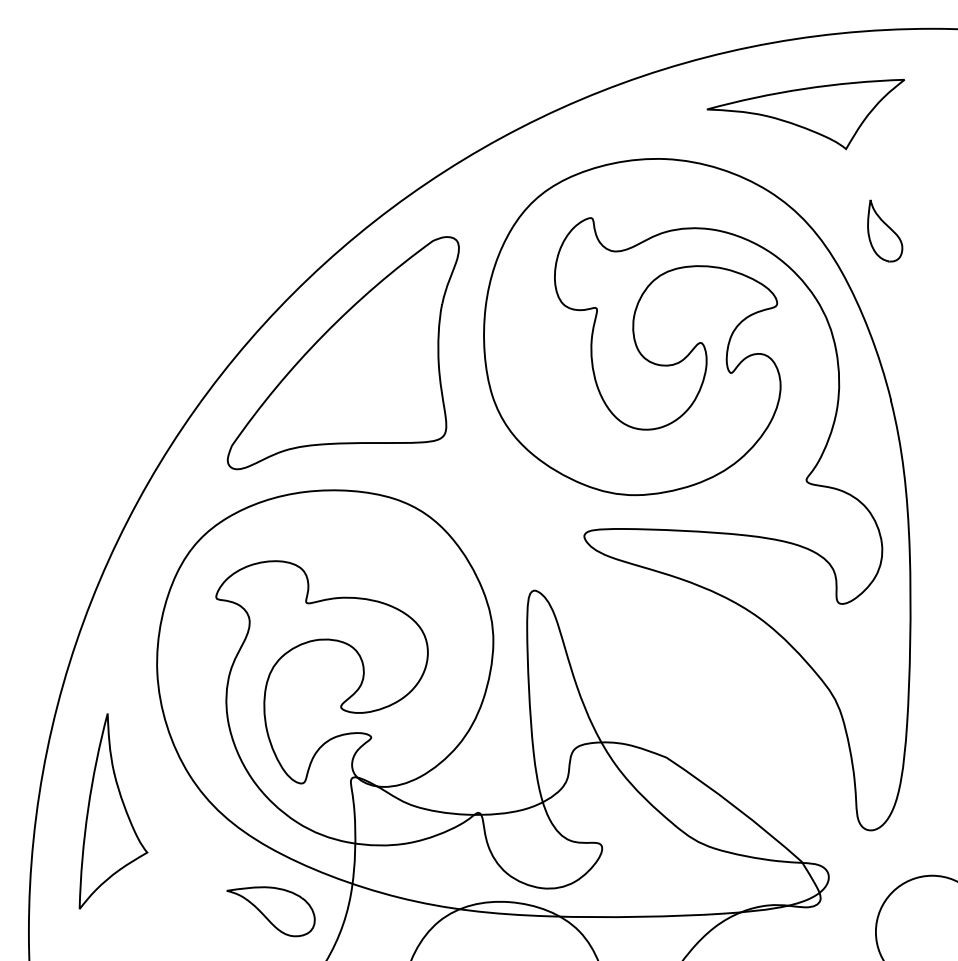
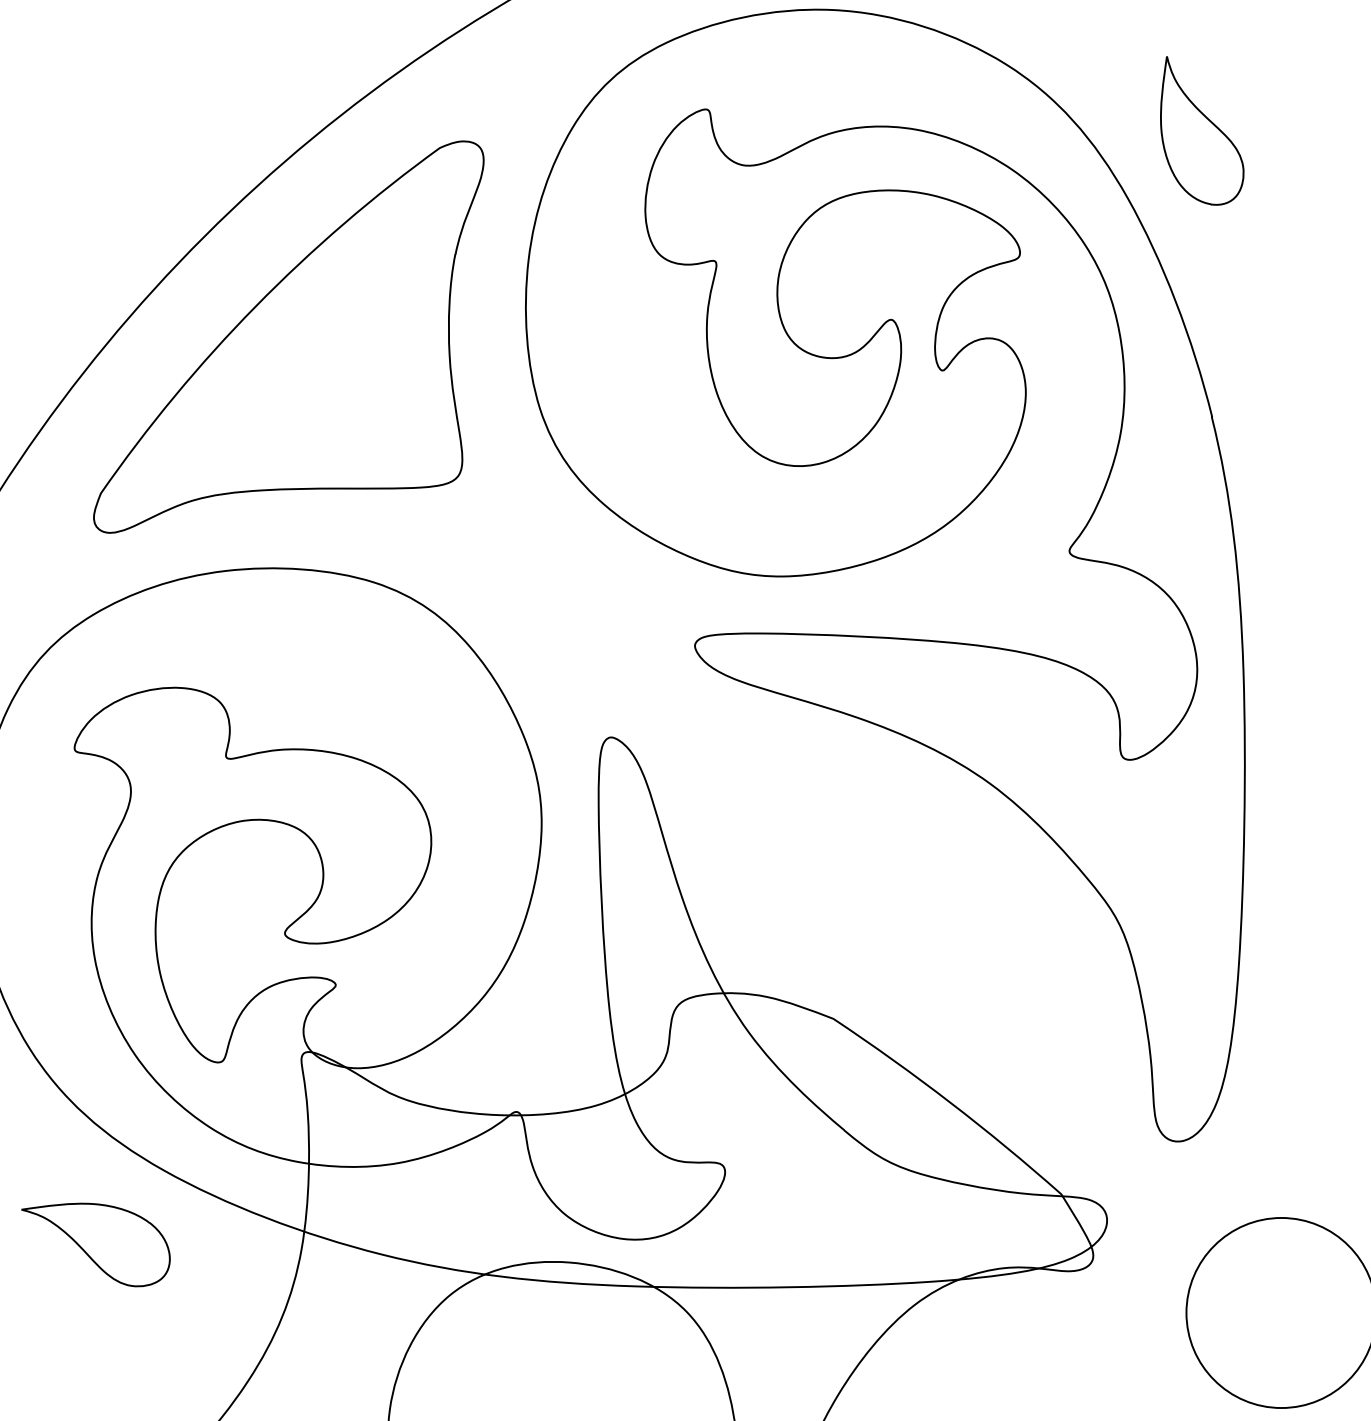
part: (884, 230) -> (1200, 130), size x1.43
part: (270, 911) -> (95, 1244), moved

